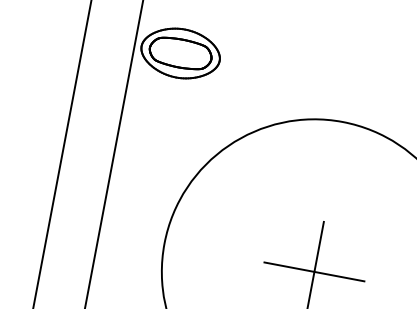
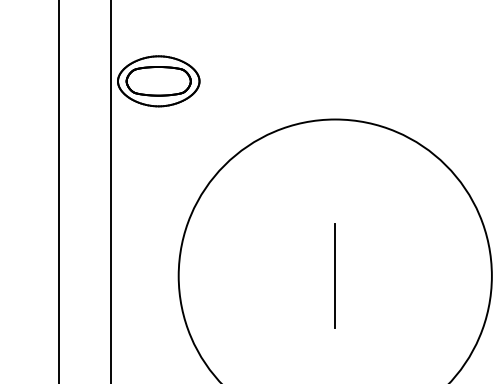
line: (314, 272) -> (335, 276), removed

